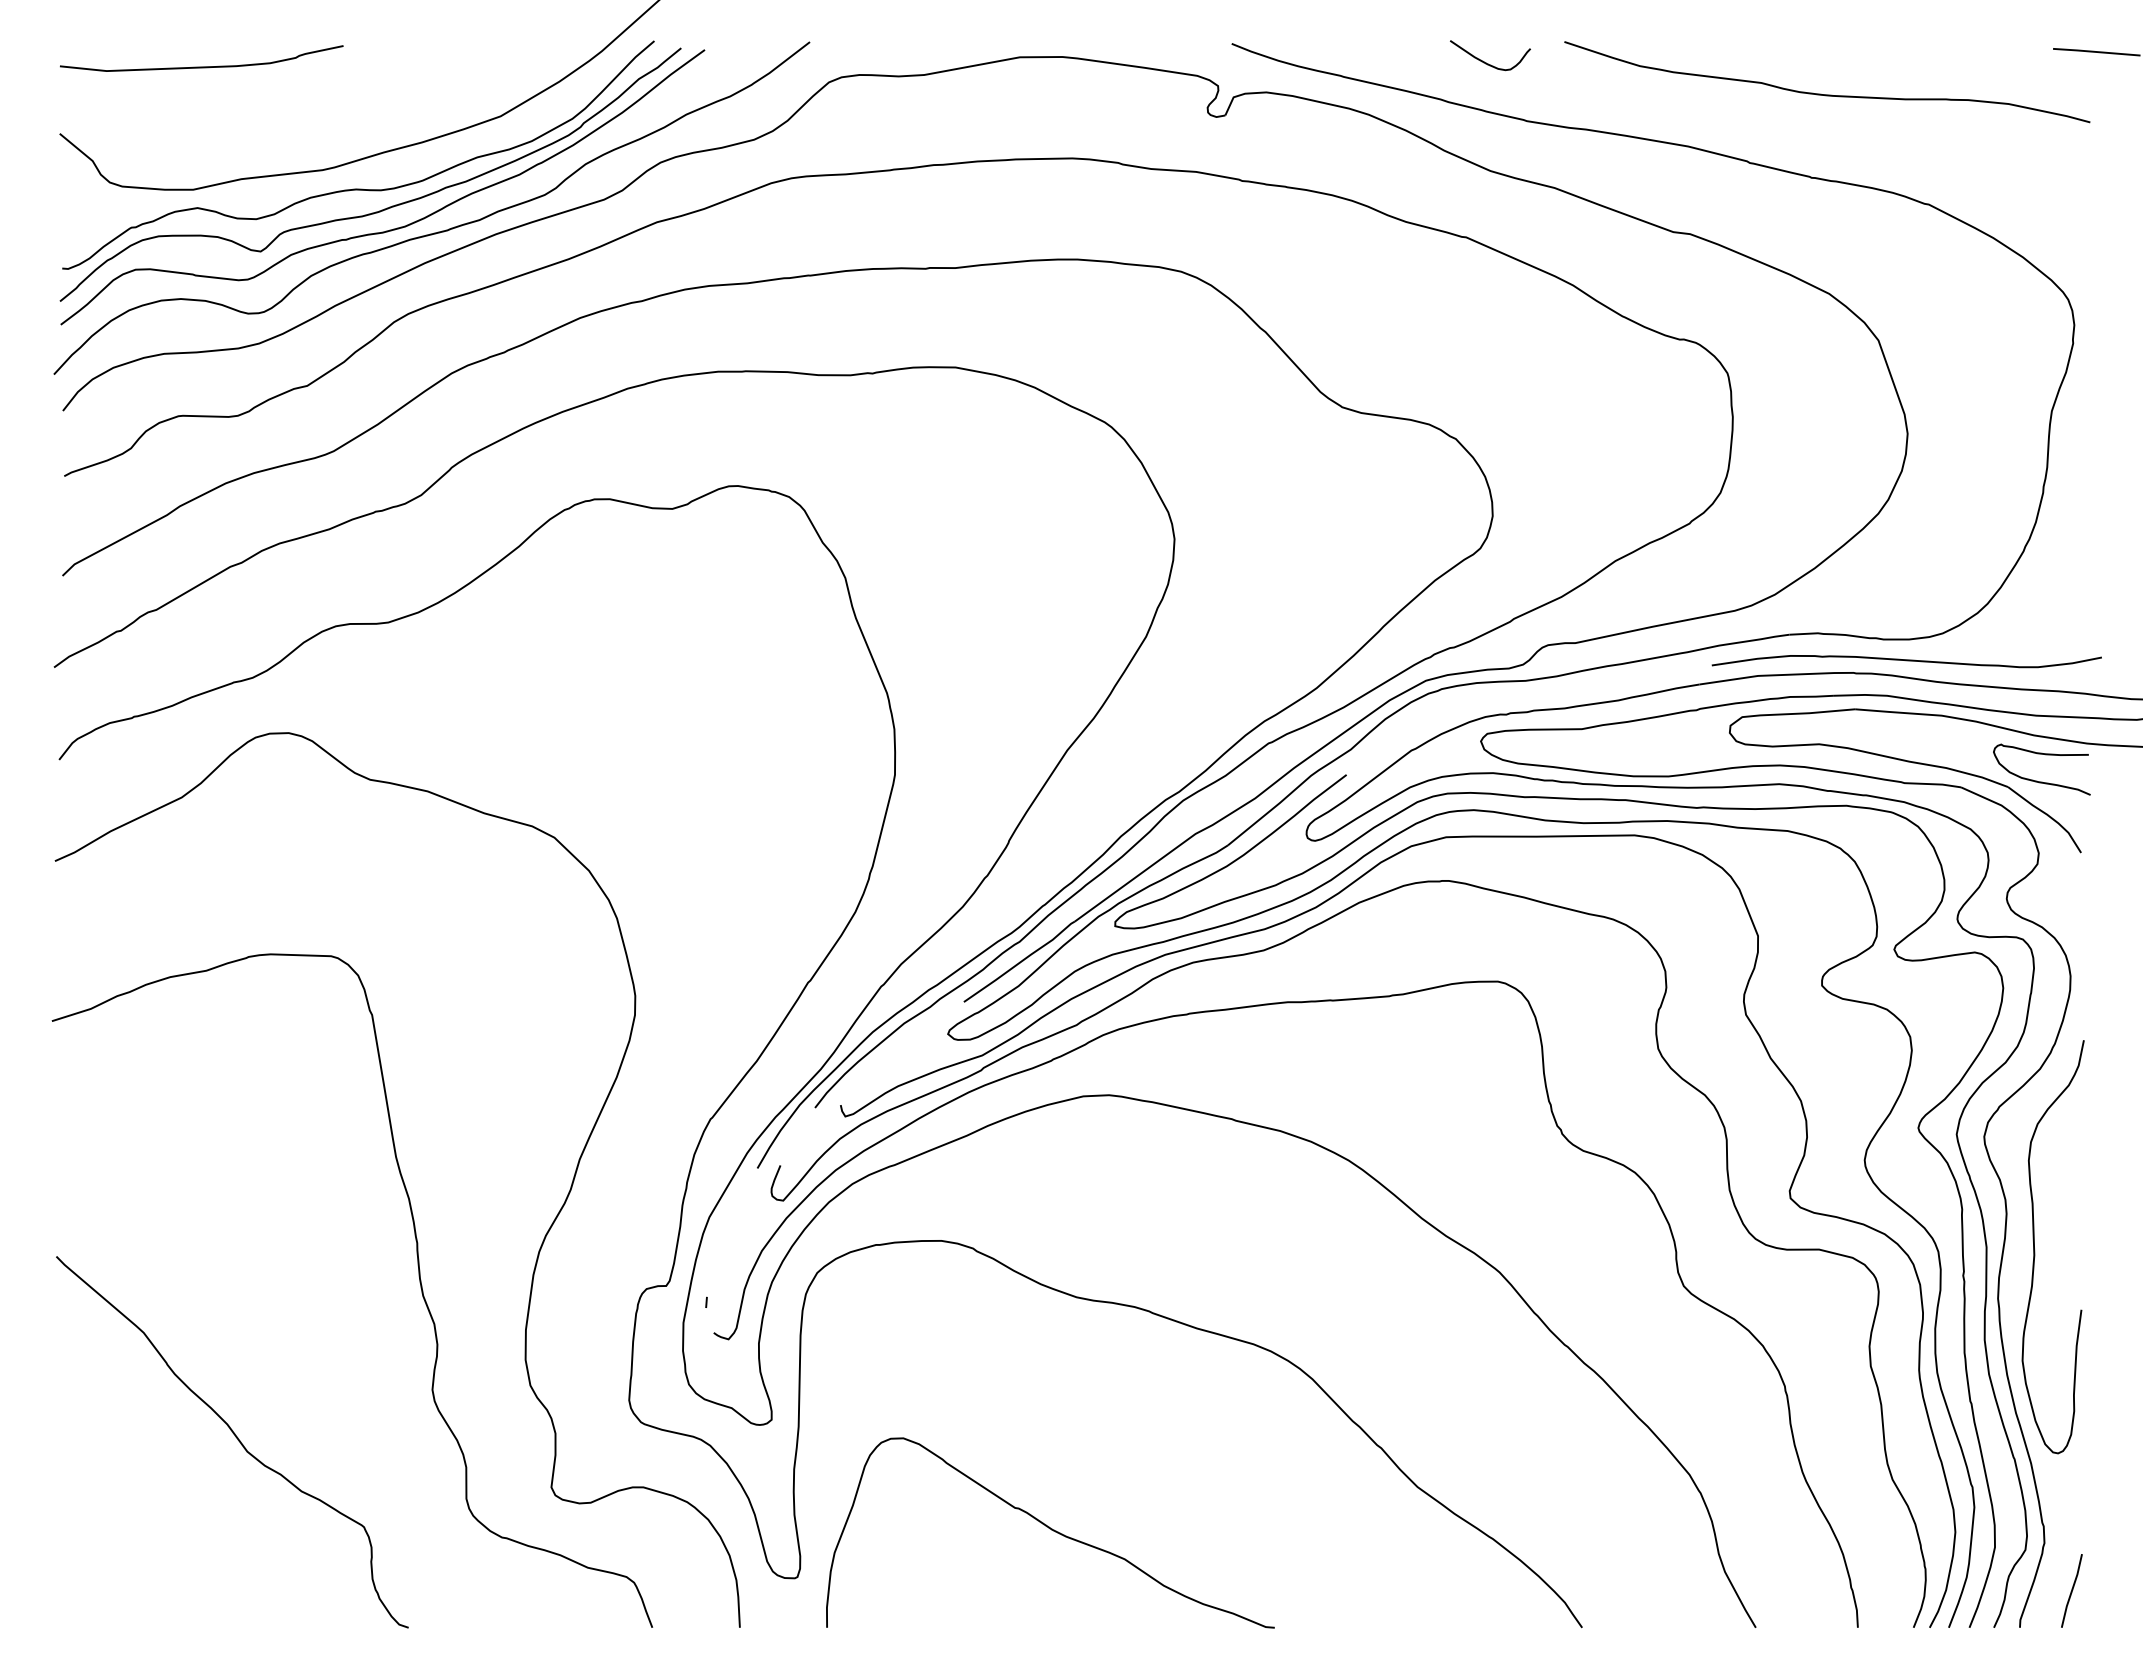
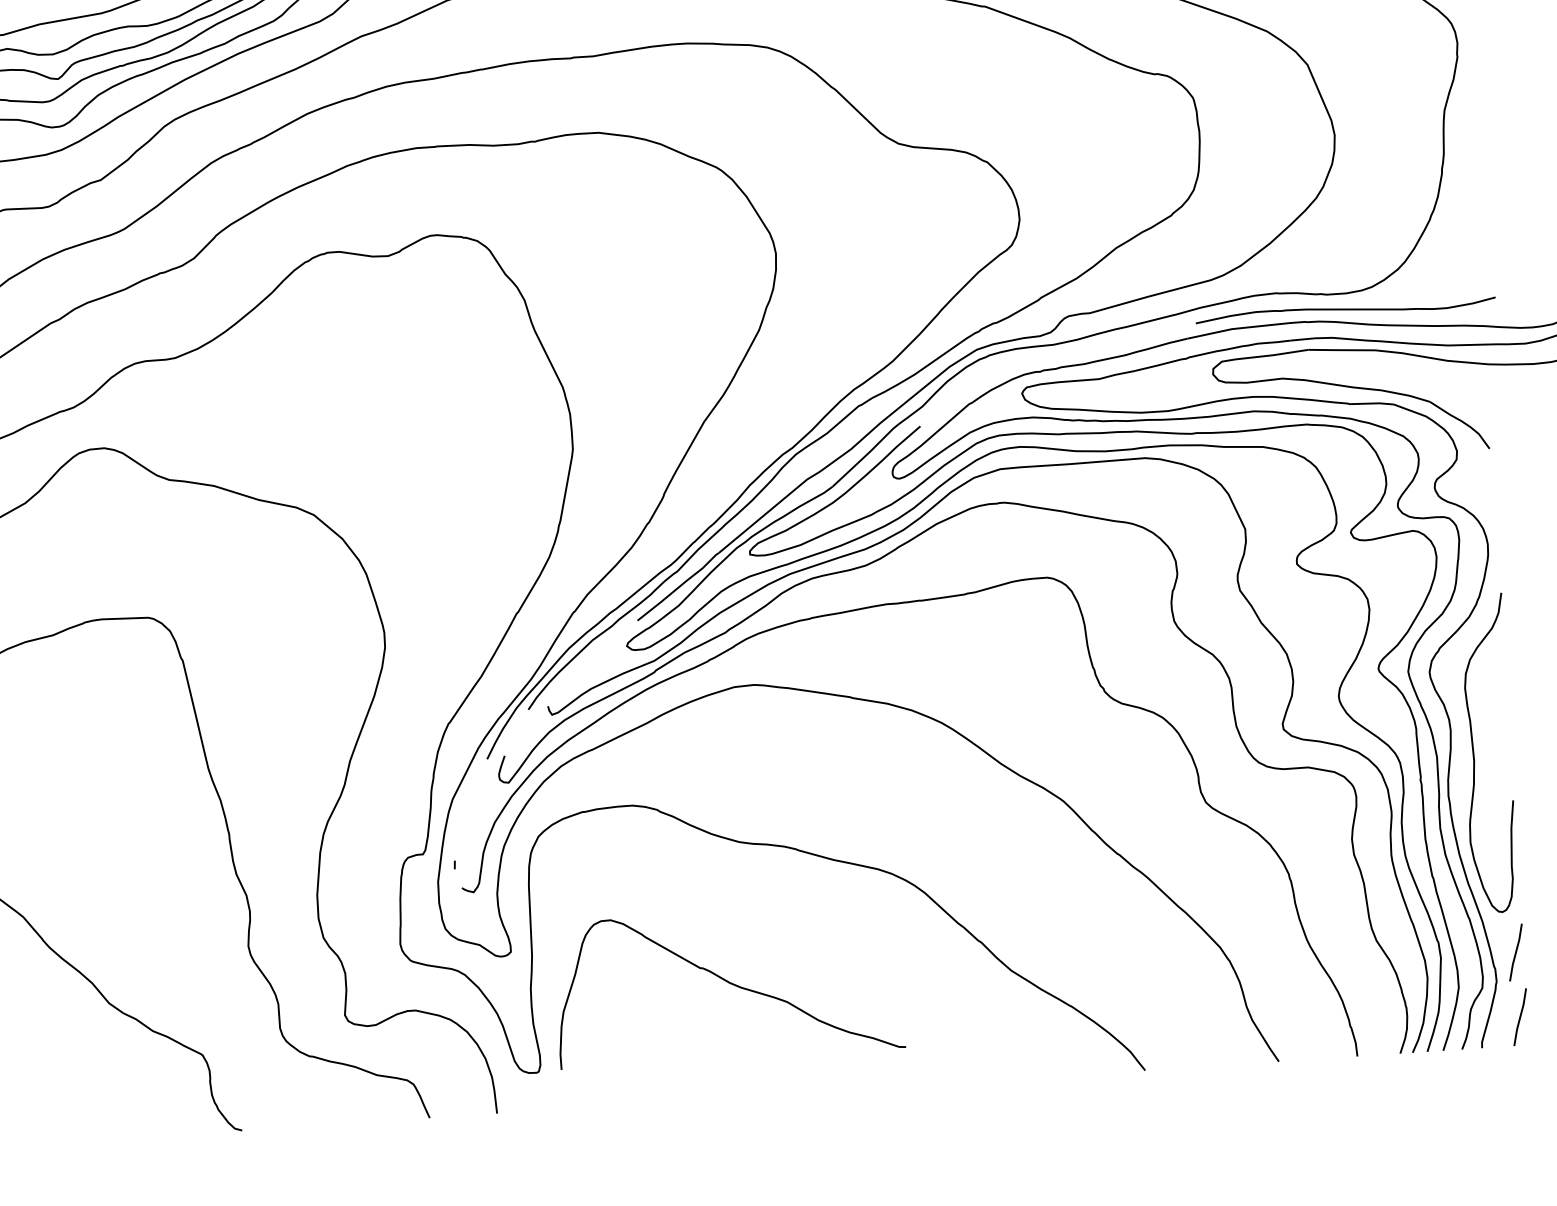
curve: (2037, 780) -> (1452, 395), removed
line: (2071, 1506) -> (1515, 952), added
curve: (1051, 1530) -> (729, 983), moved

